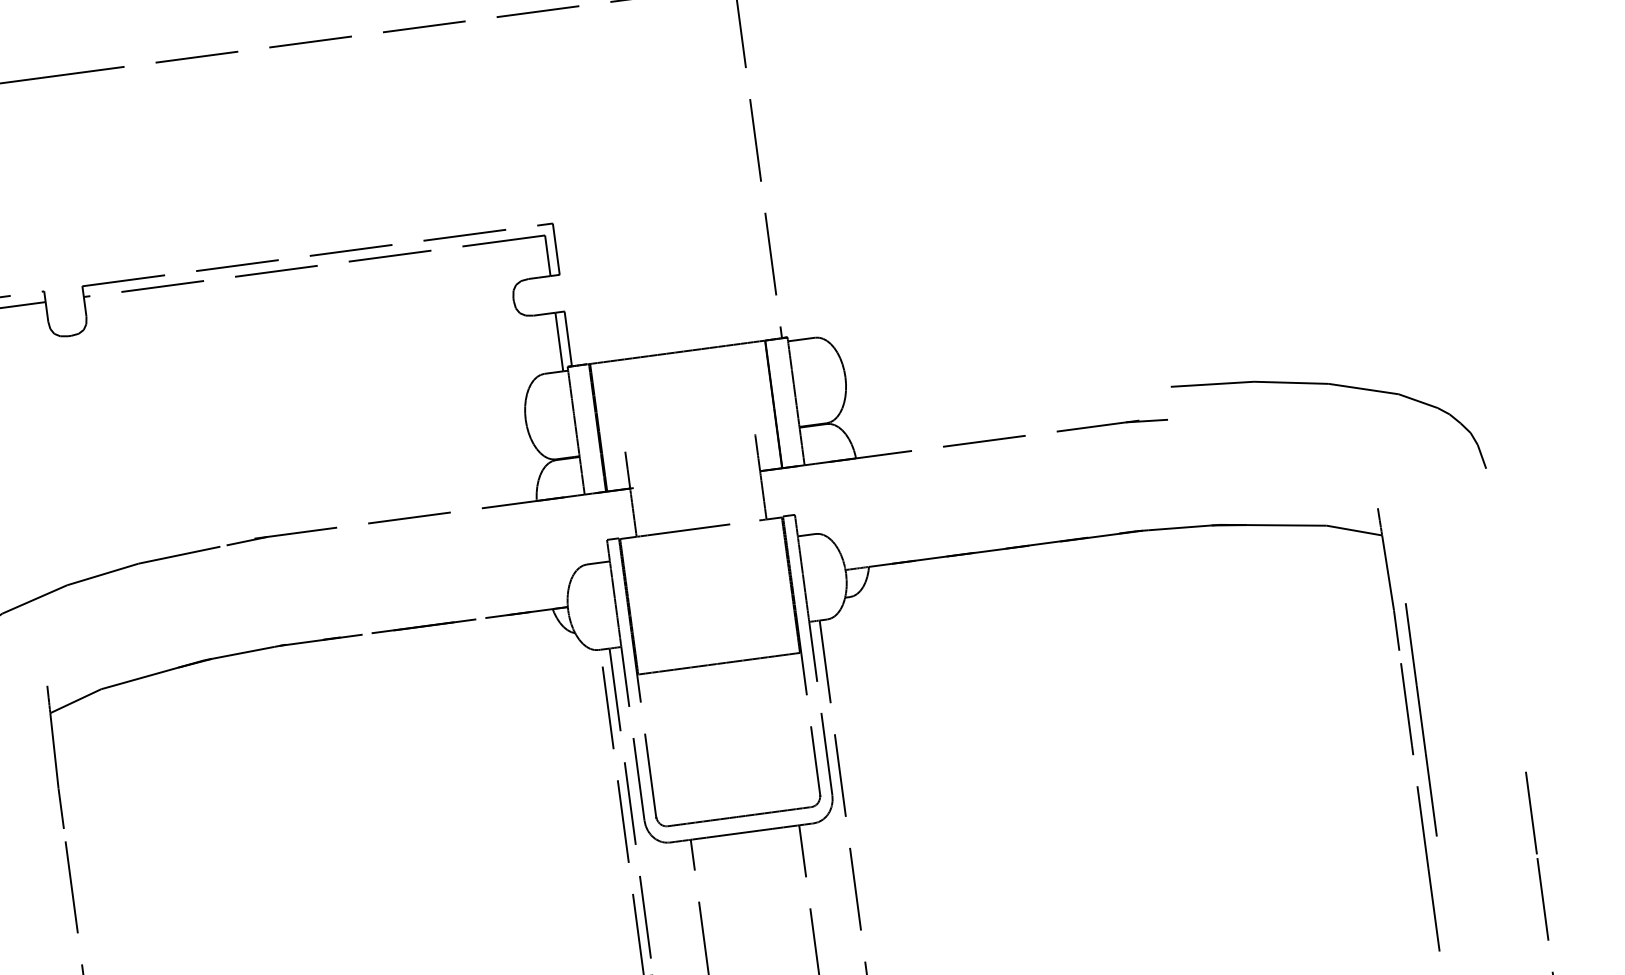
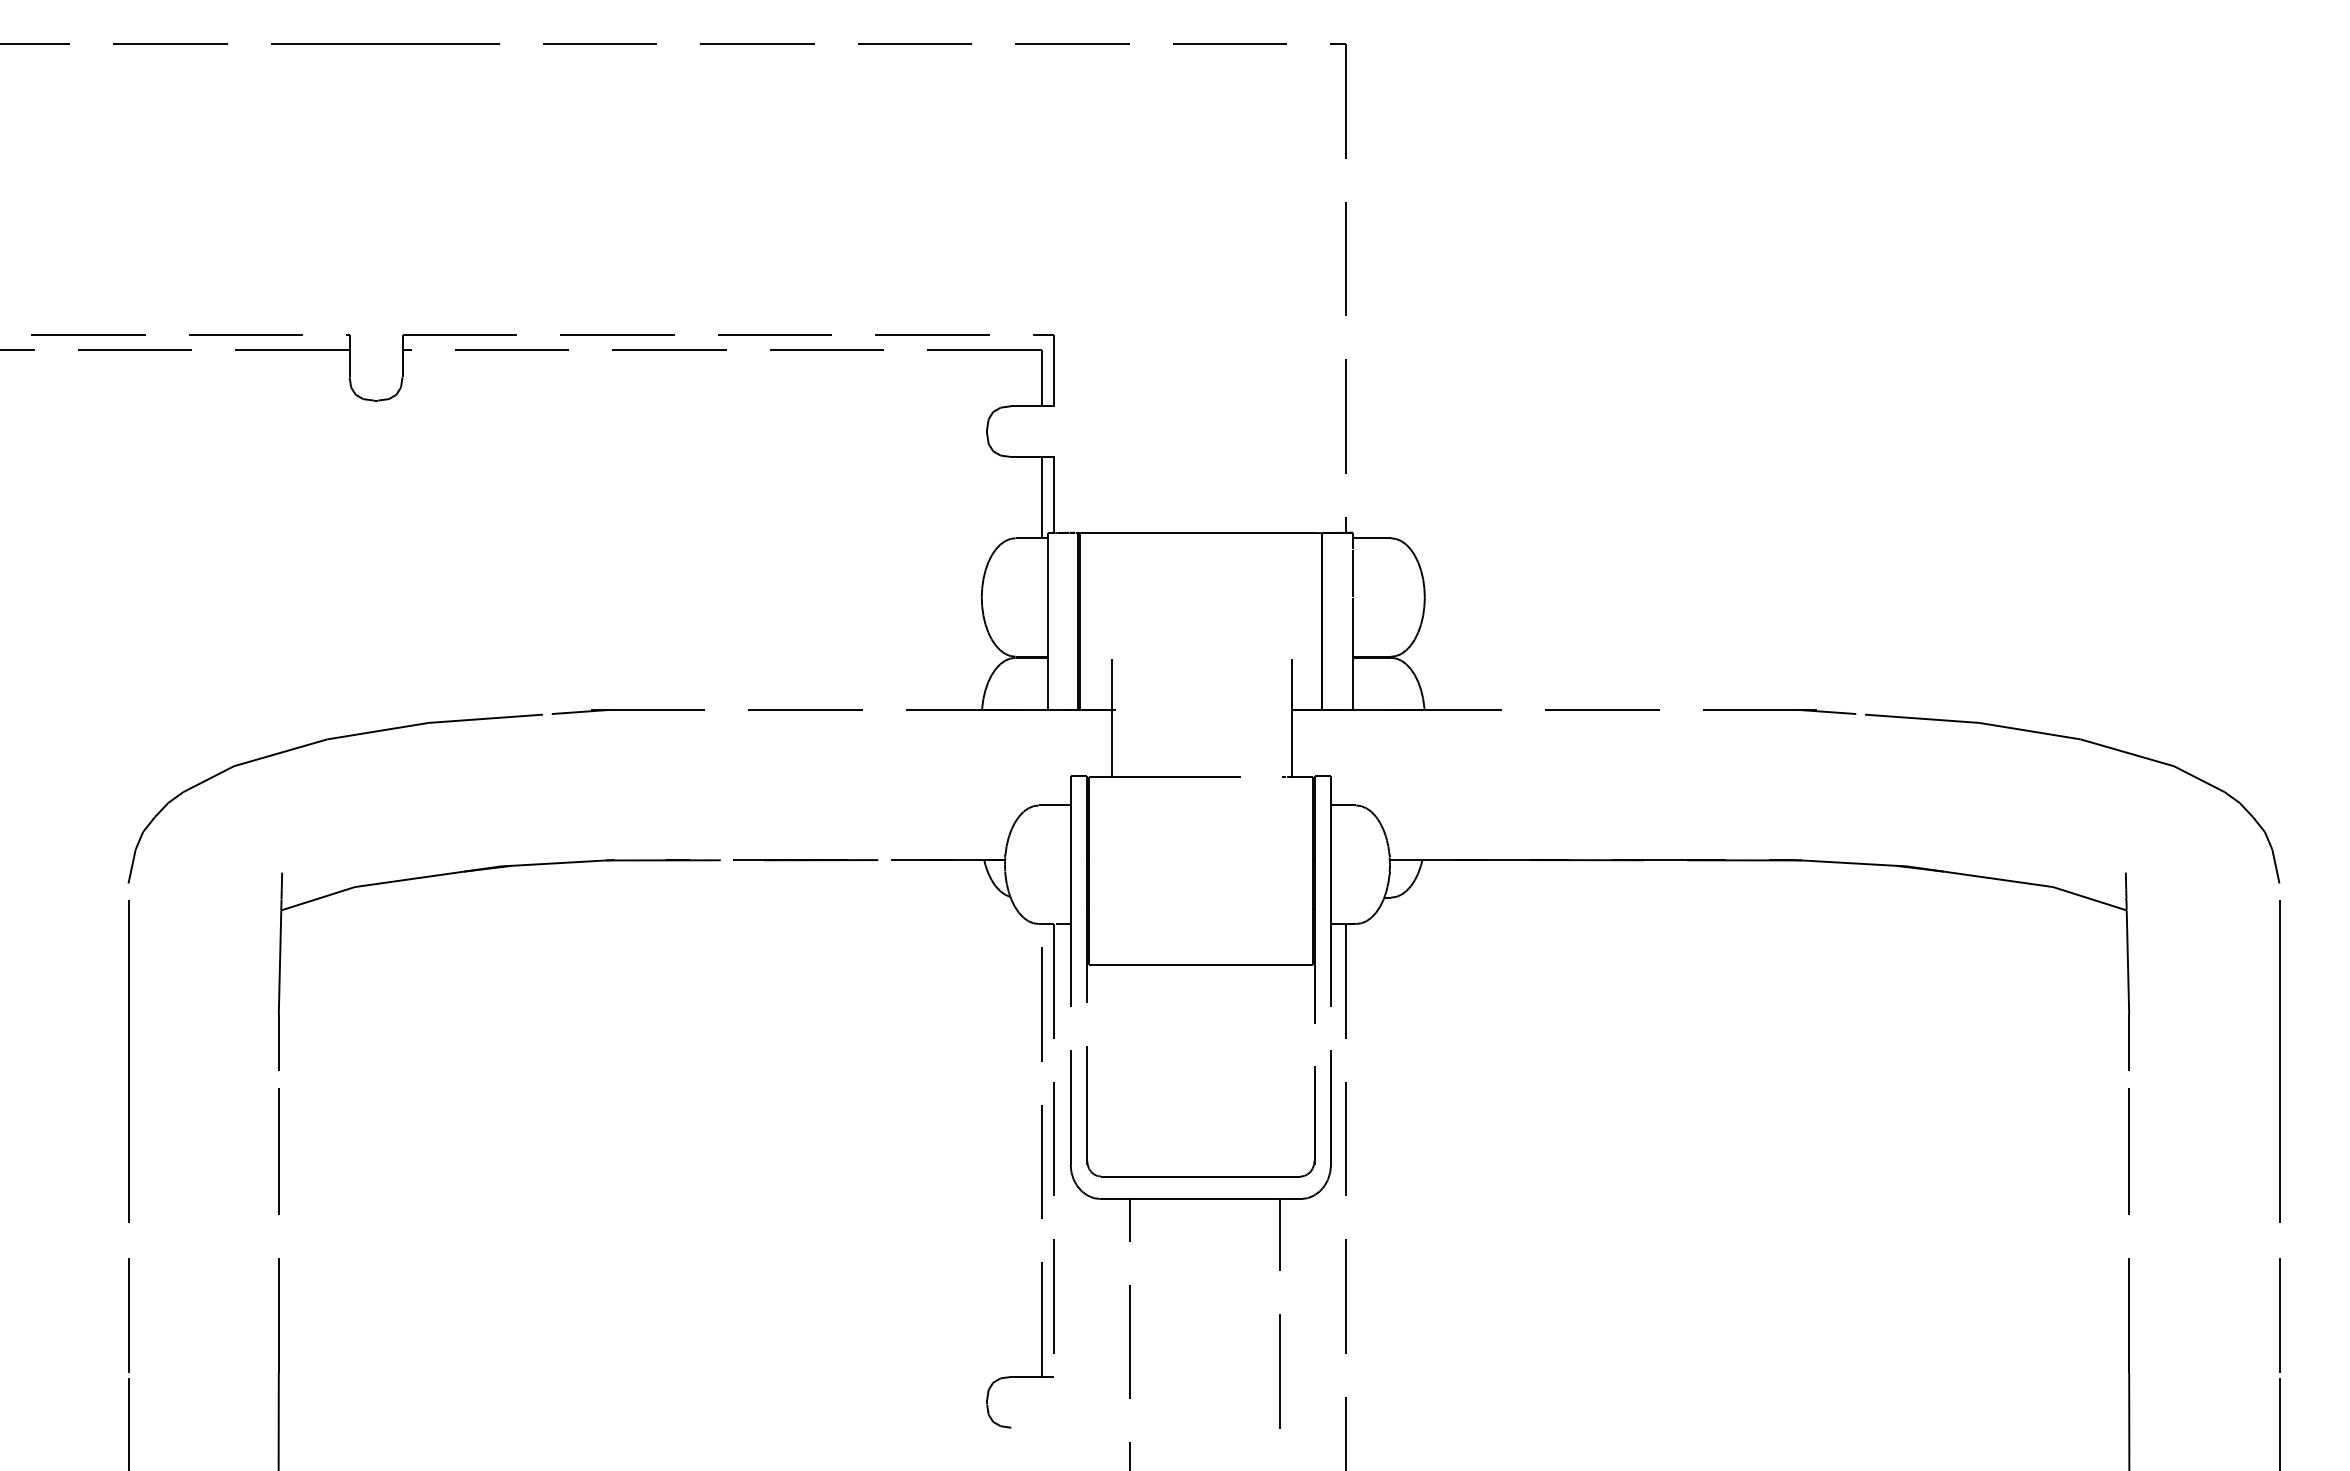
part: (1336, 385) -> (2090, 743), moved
line: (1421, 719) -> (2279, 1061), moved

